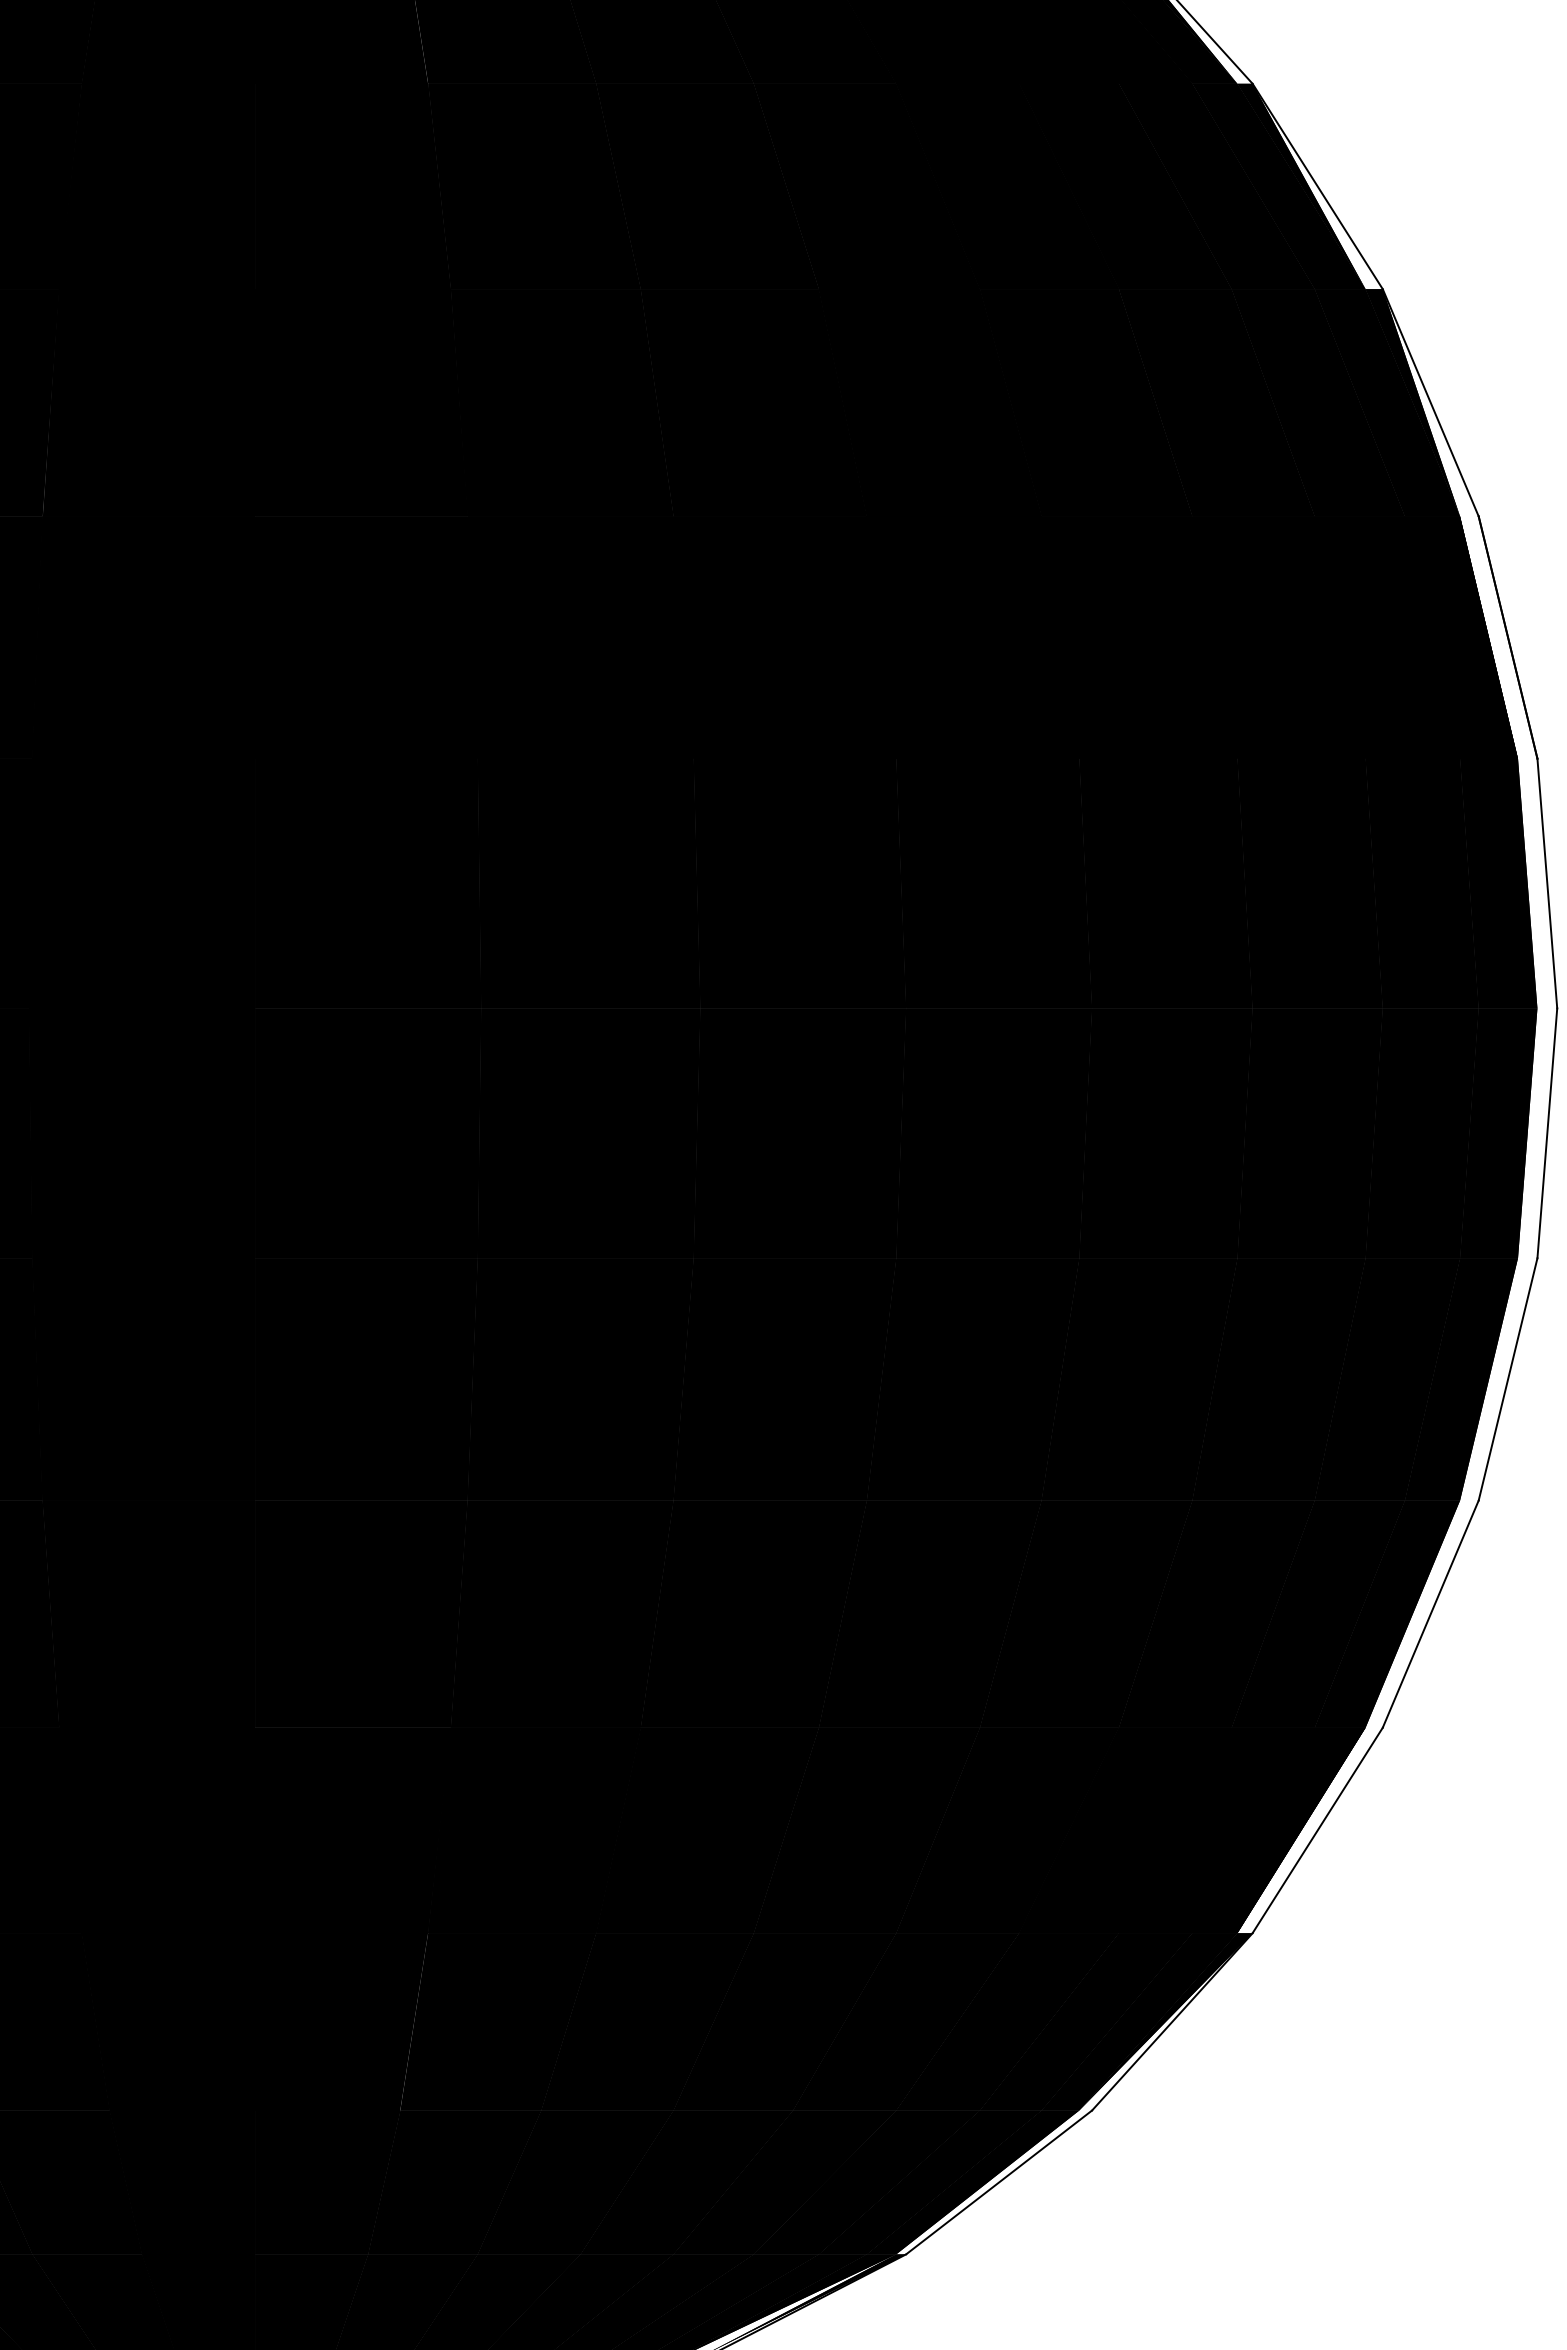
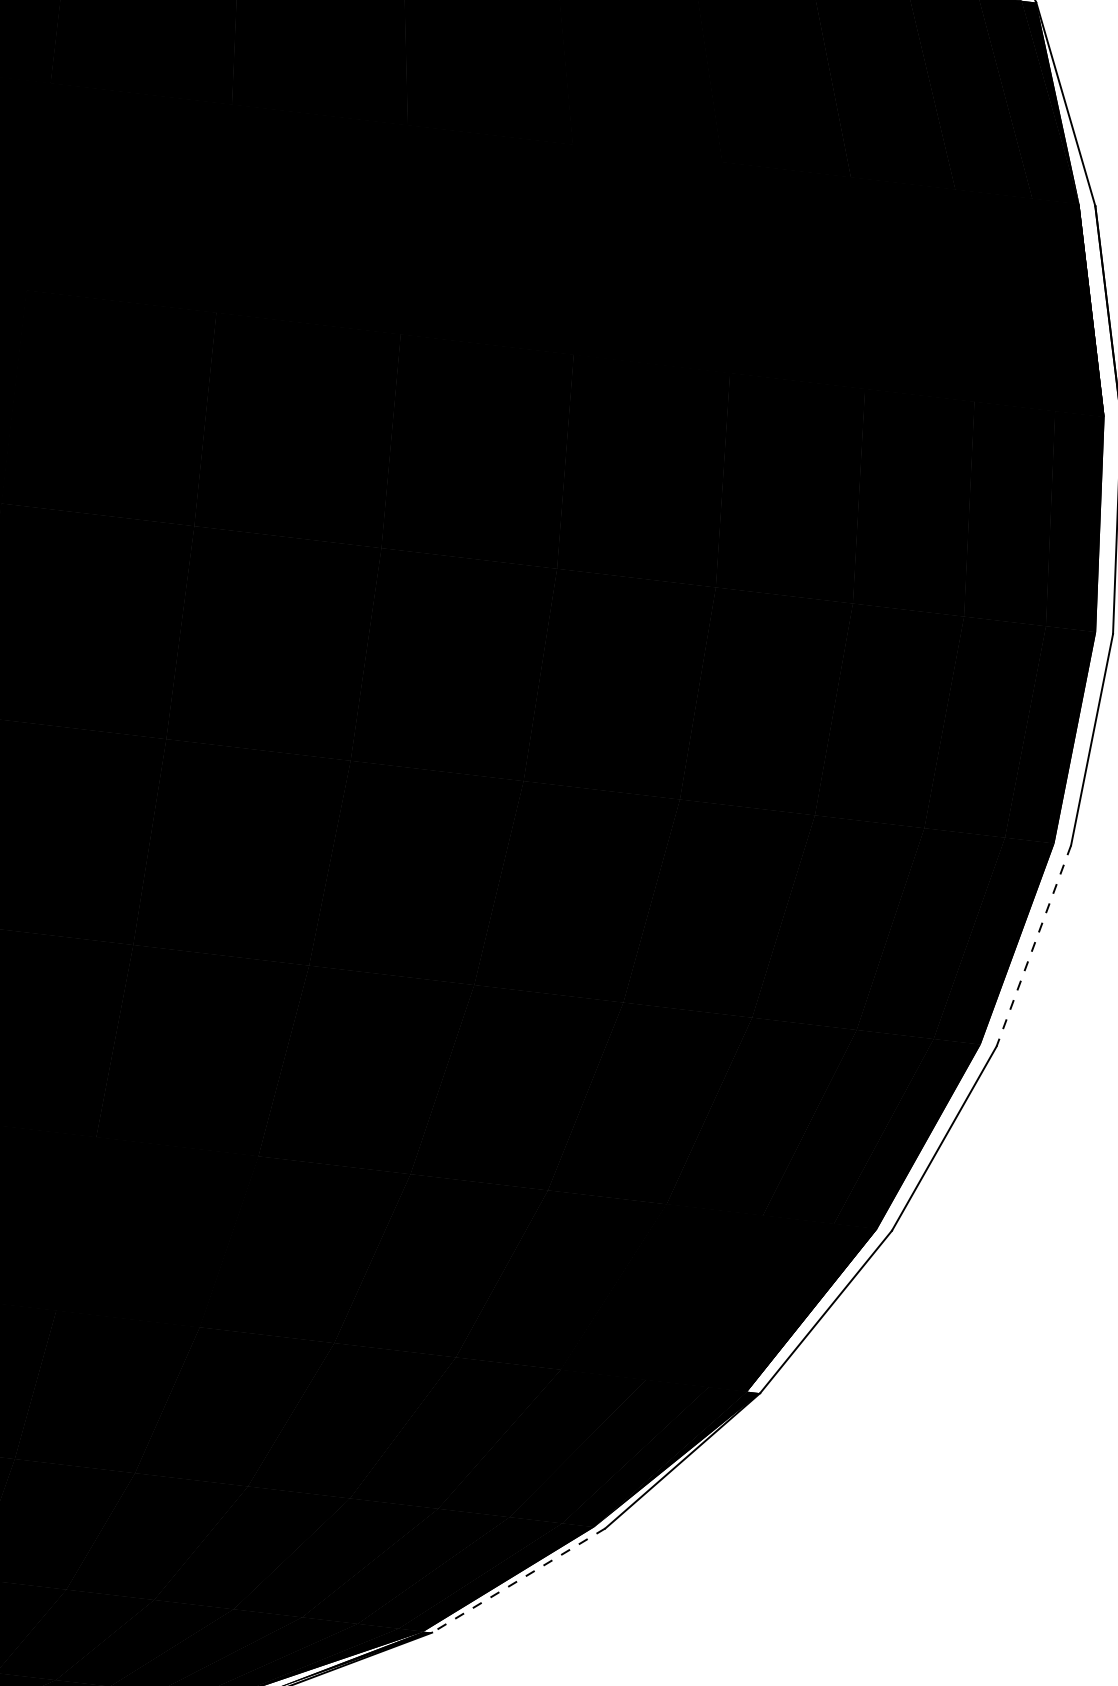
line: (1508, 1379) -> (1034, 946), solid -> dashed
line: (999, 2182) -> (519, 1580), solid -> dashed

